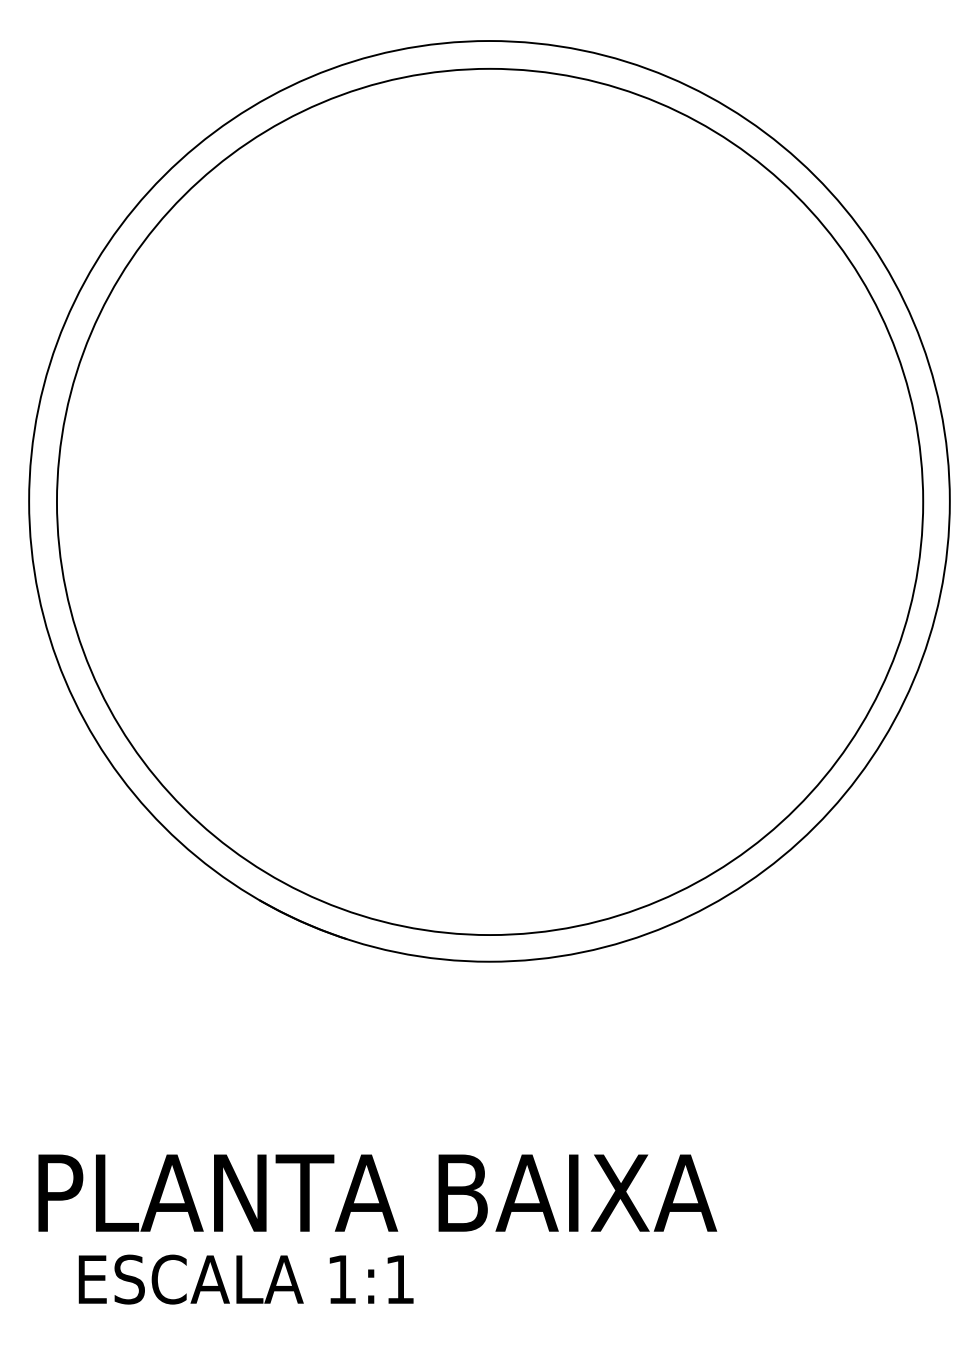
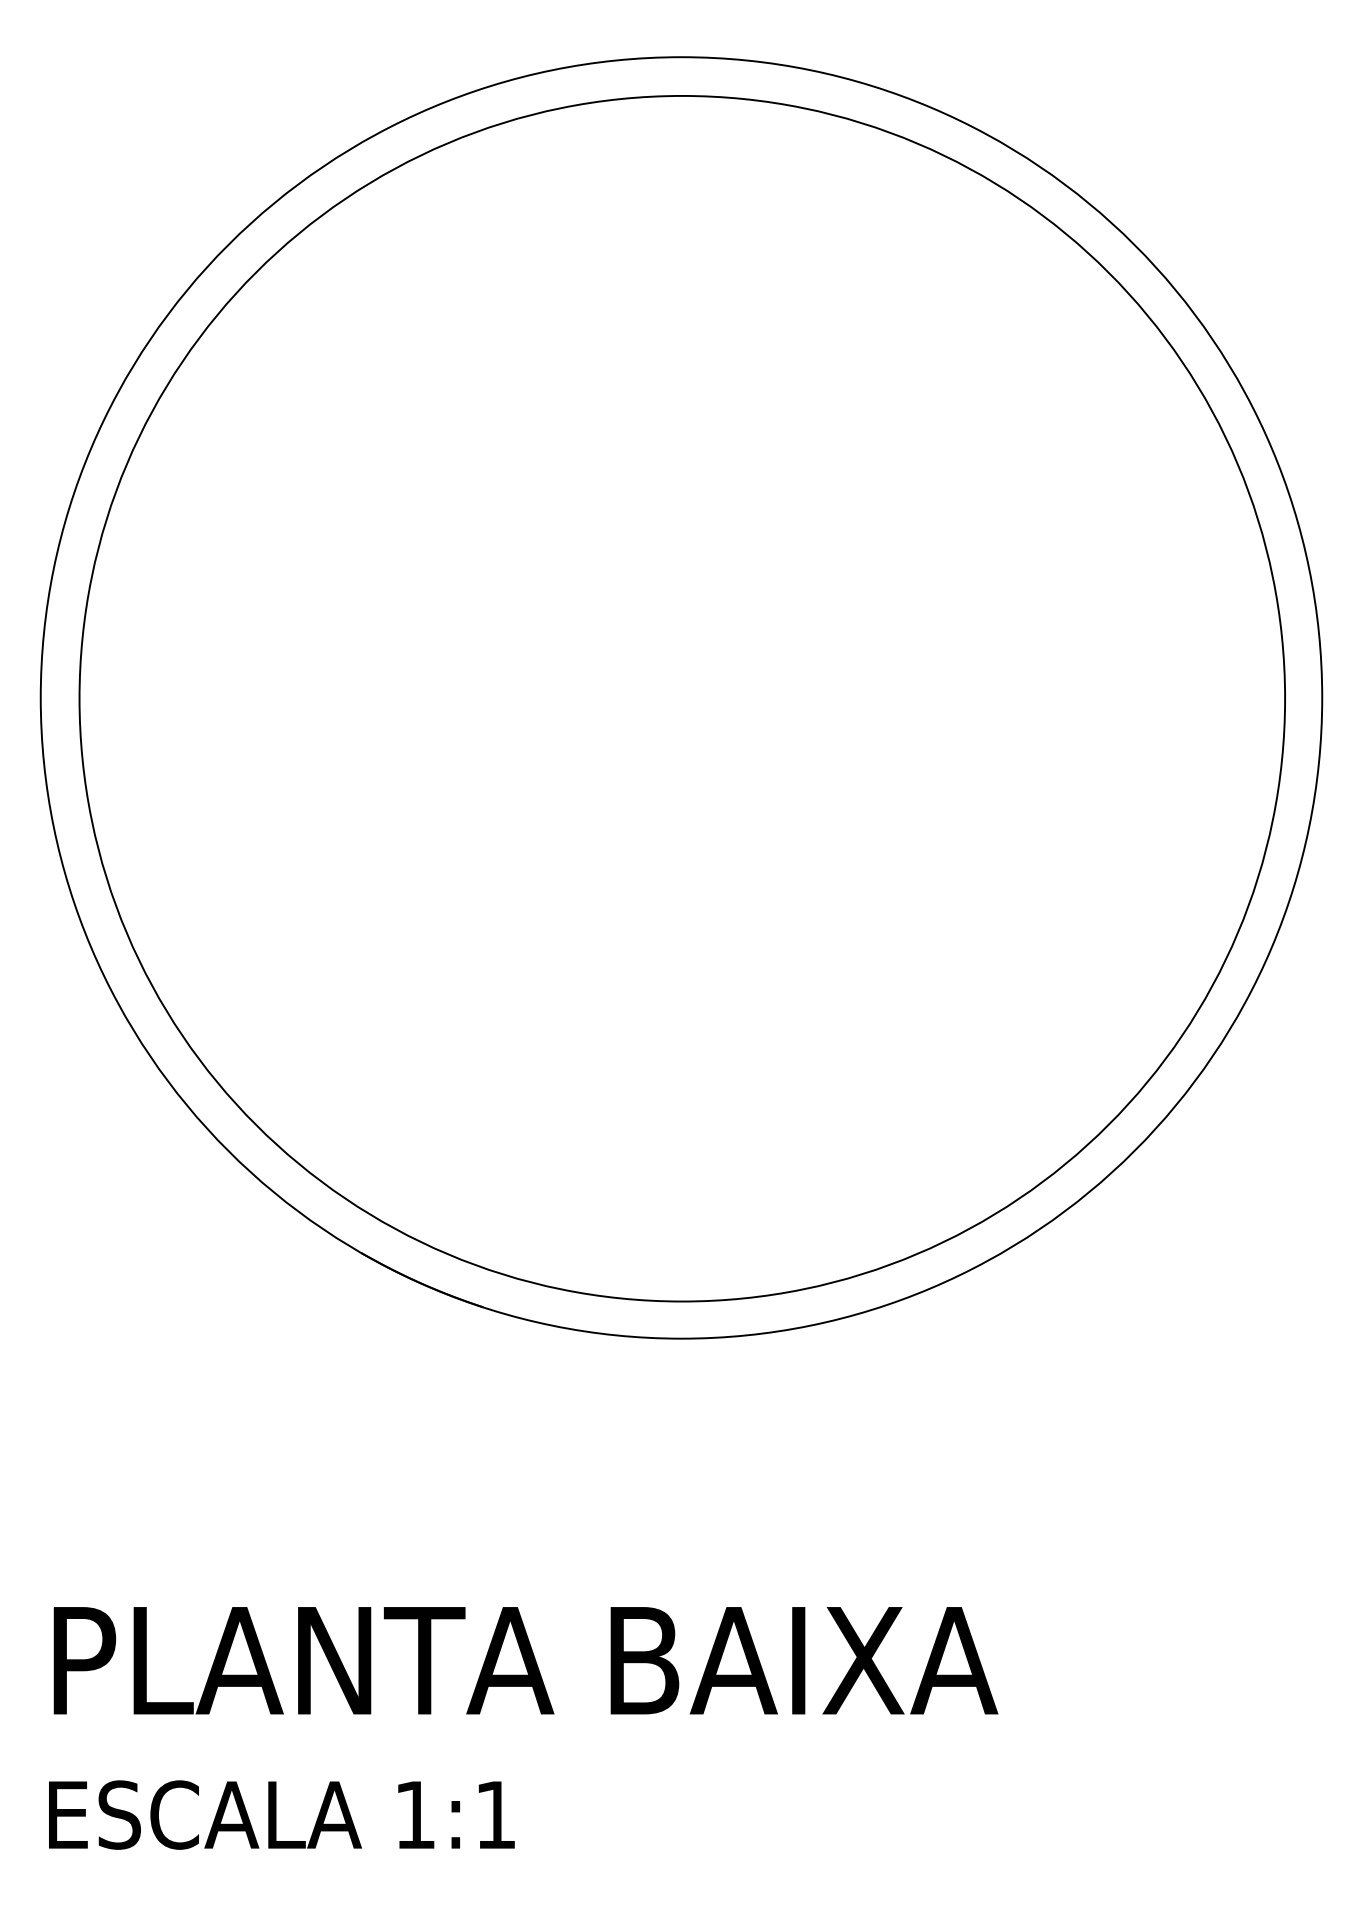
text: (245, 1279) -> (281, 1814), moved

